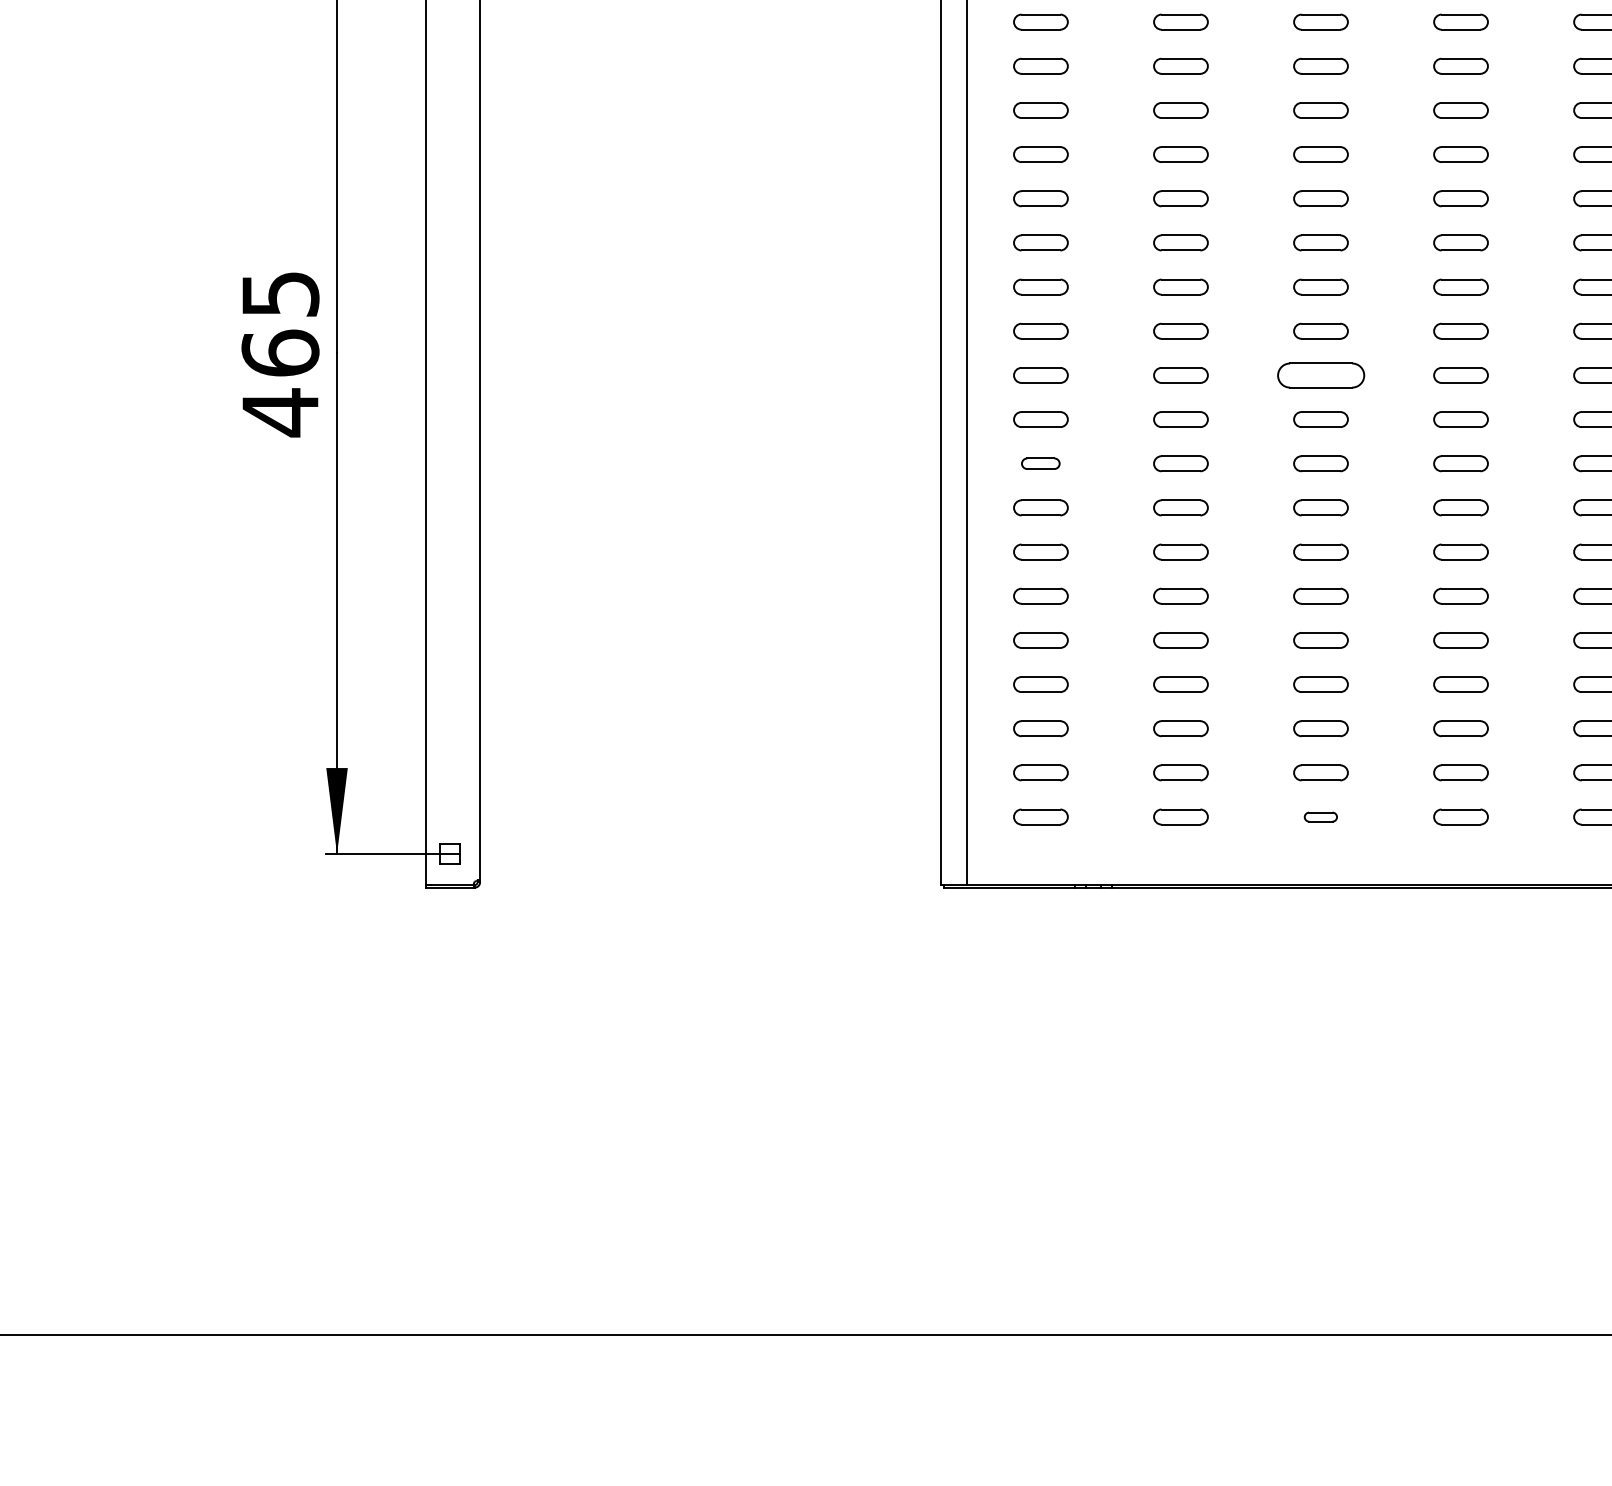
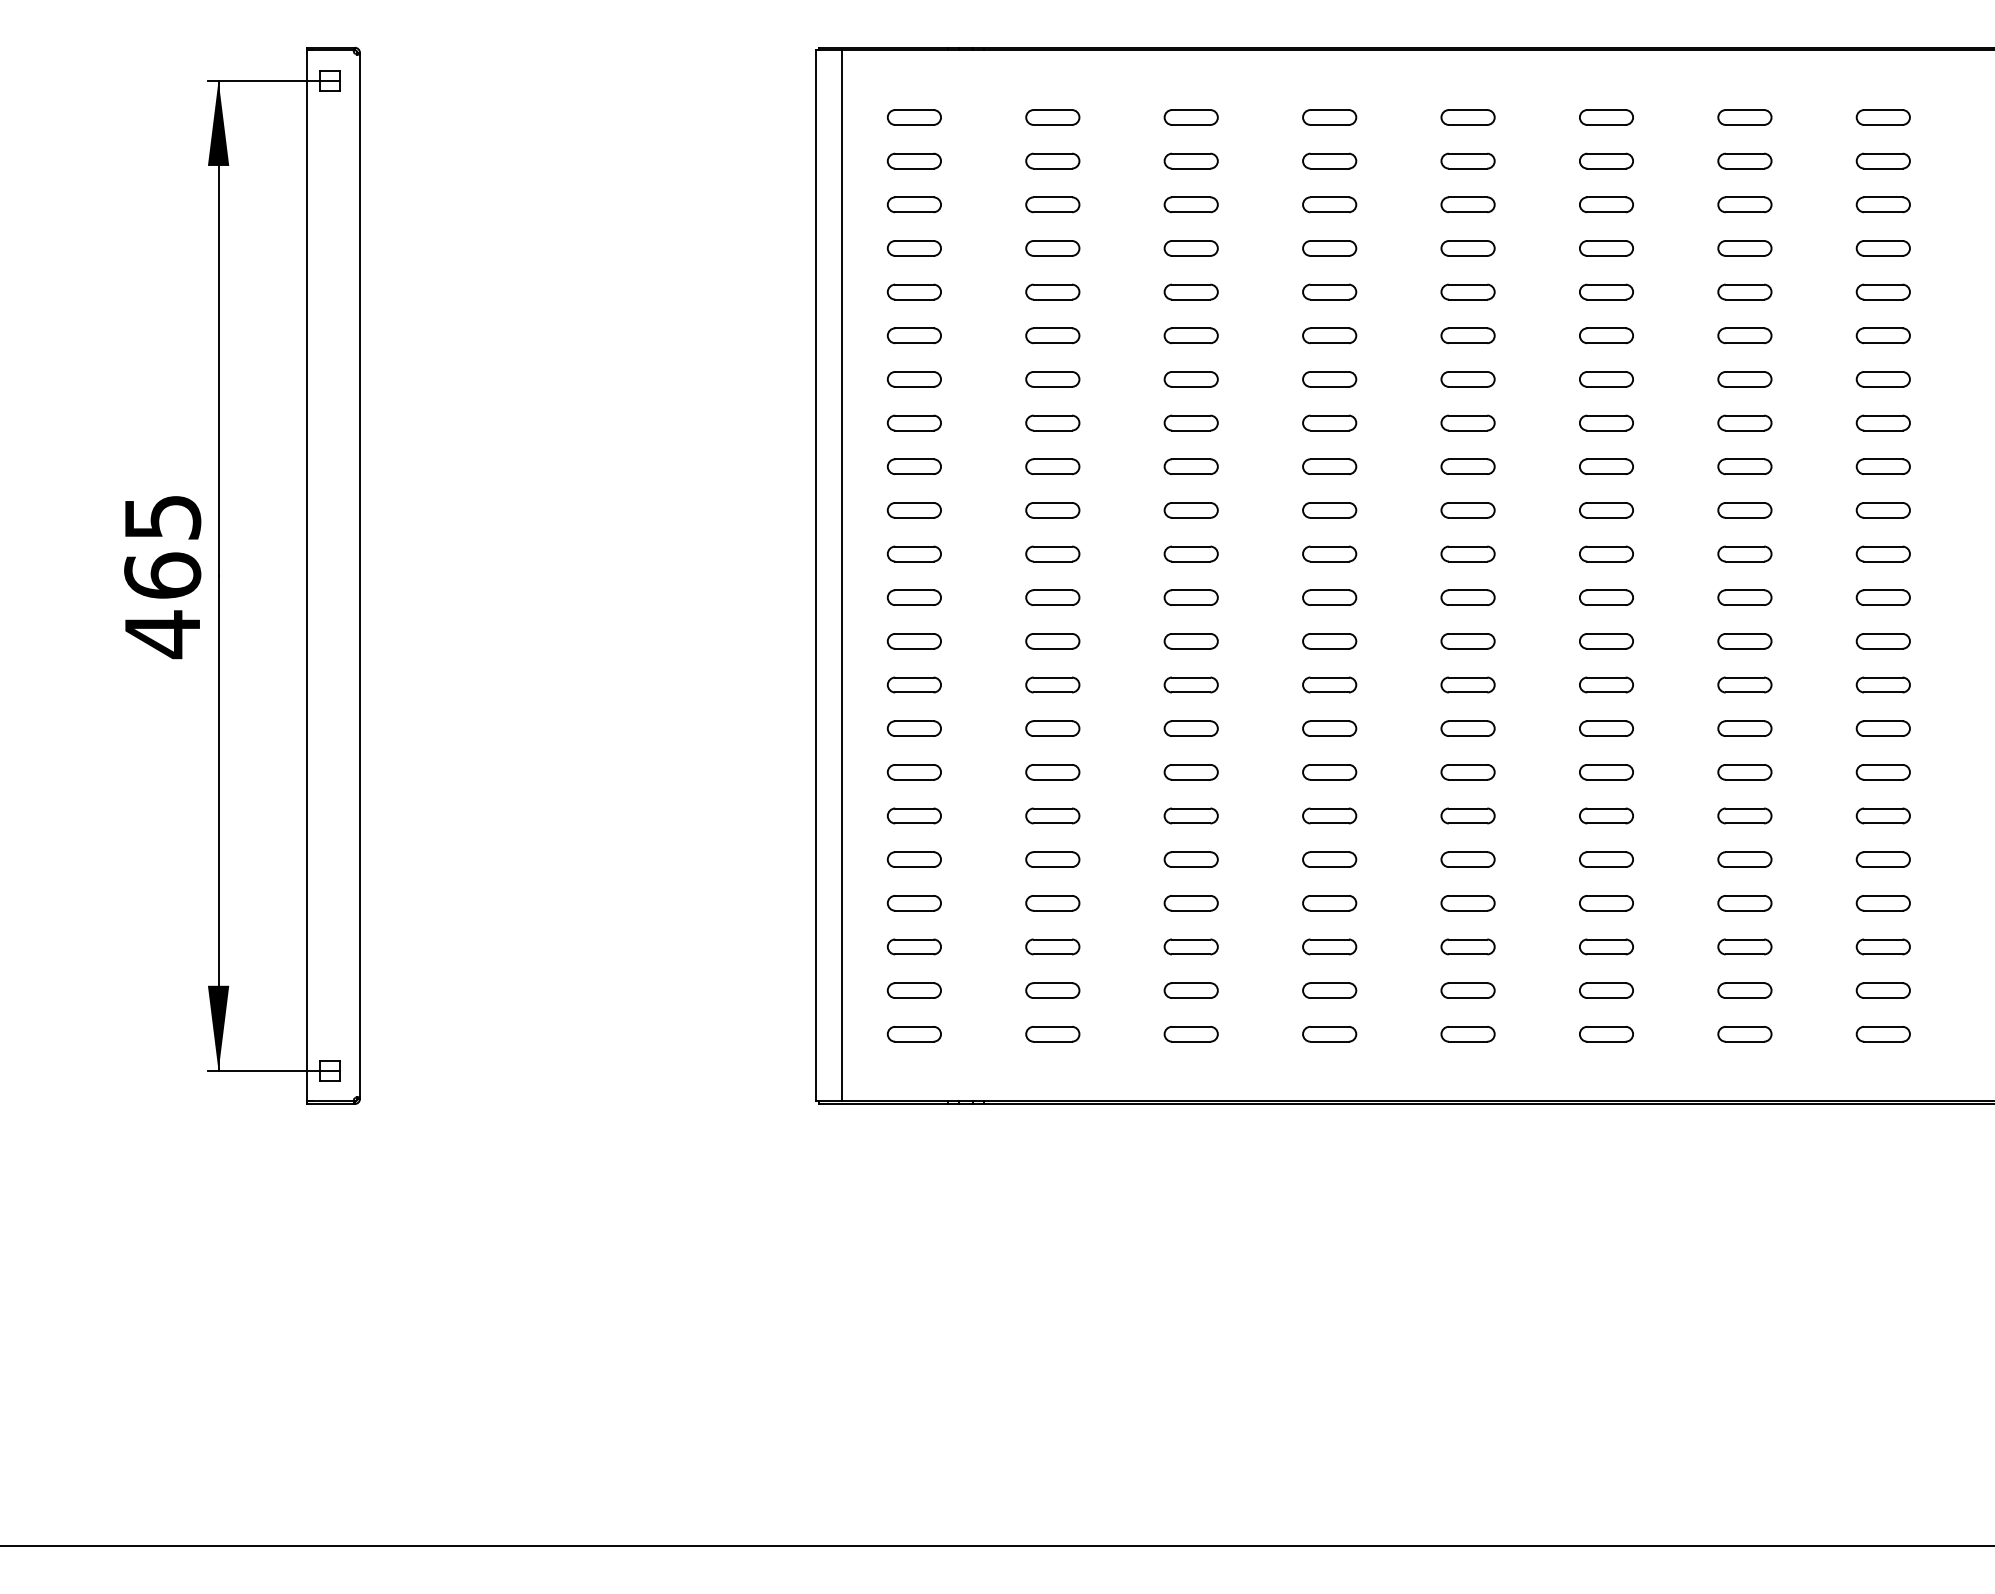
part: (1320, 375) -> (1190, 597), size x0.62
part: (1040, 463) -> (913, 684), size x1.43
part: (1320, 817) -> (1190, 1034), size x1.67

